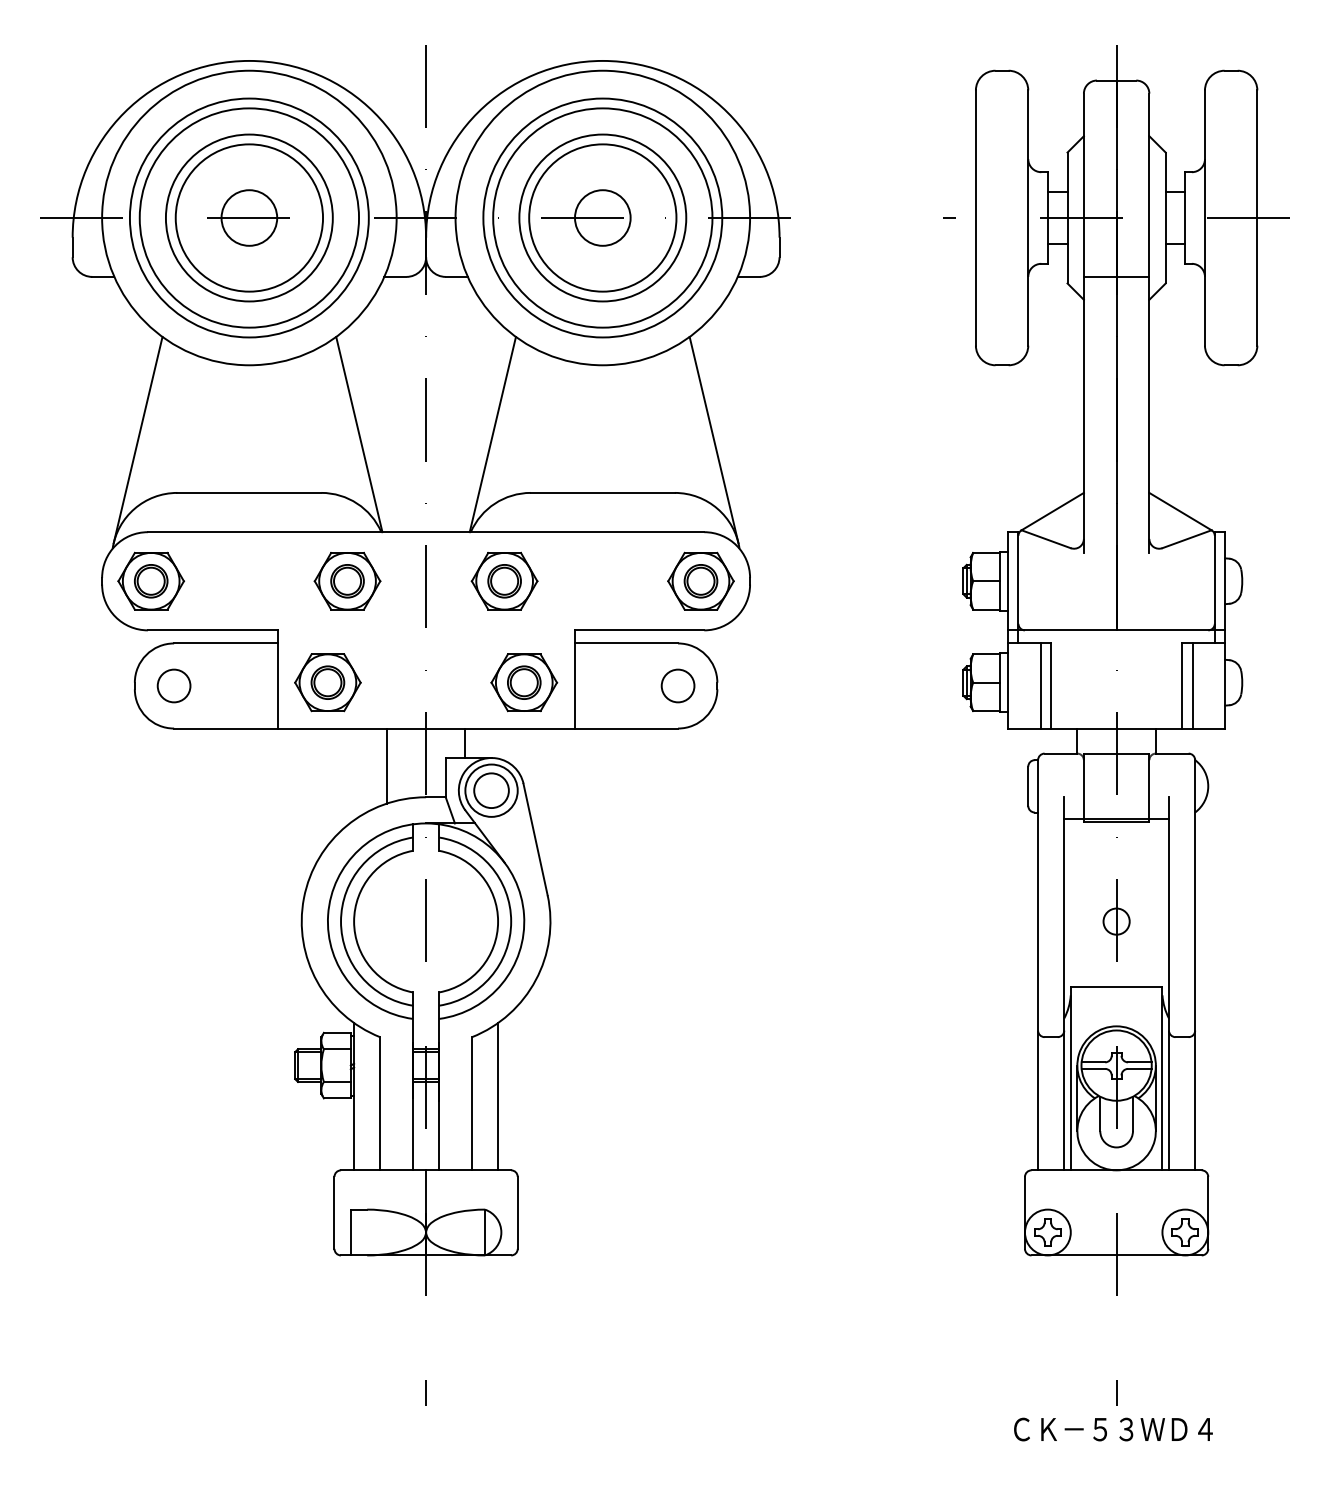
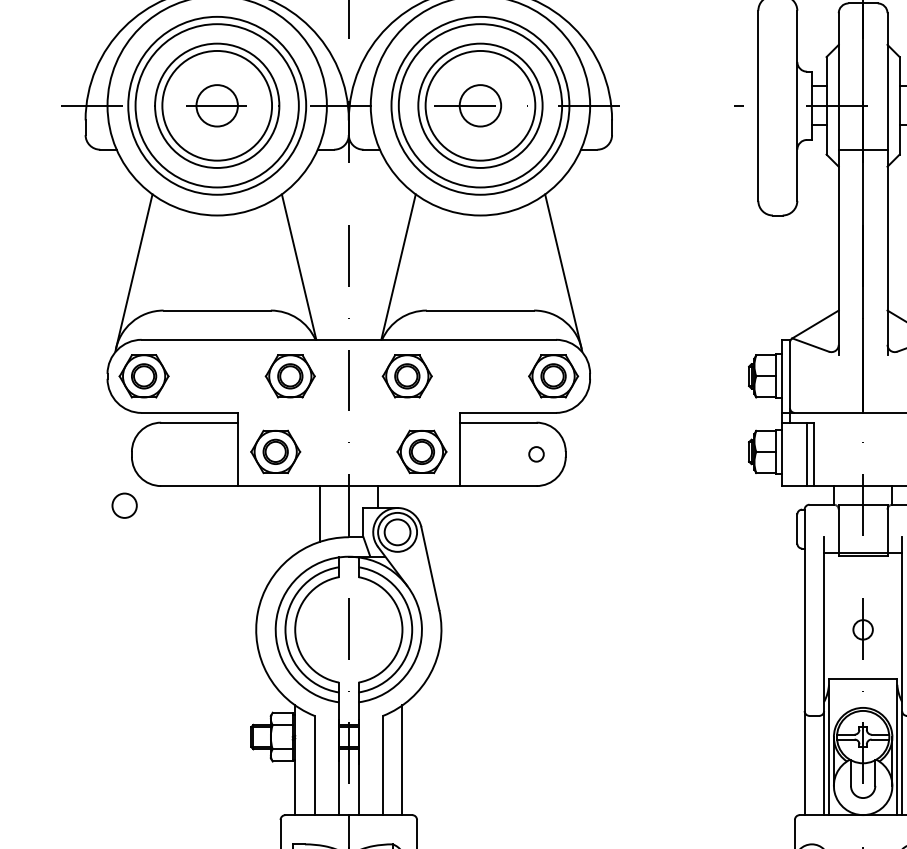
circle: (173, 685) -> (124, 505), moved
circle: (677, 685) -> (536, 454), size x0.6

